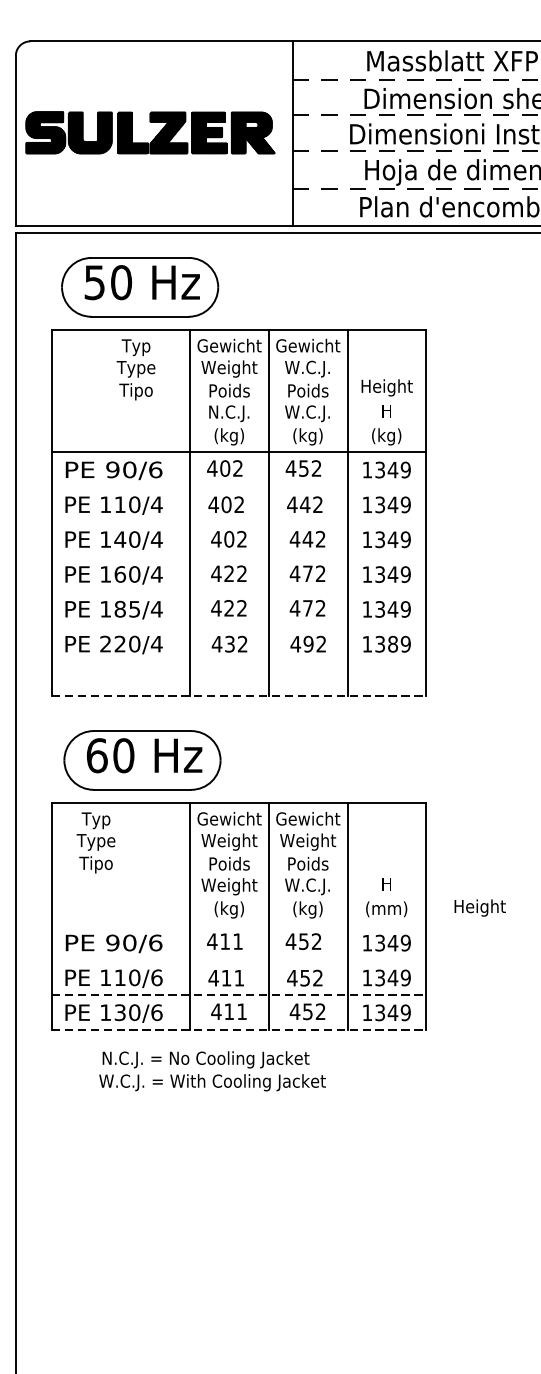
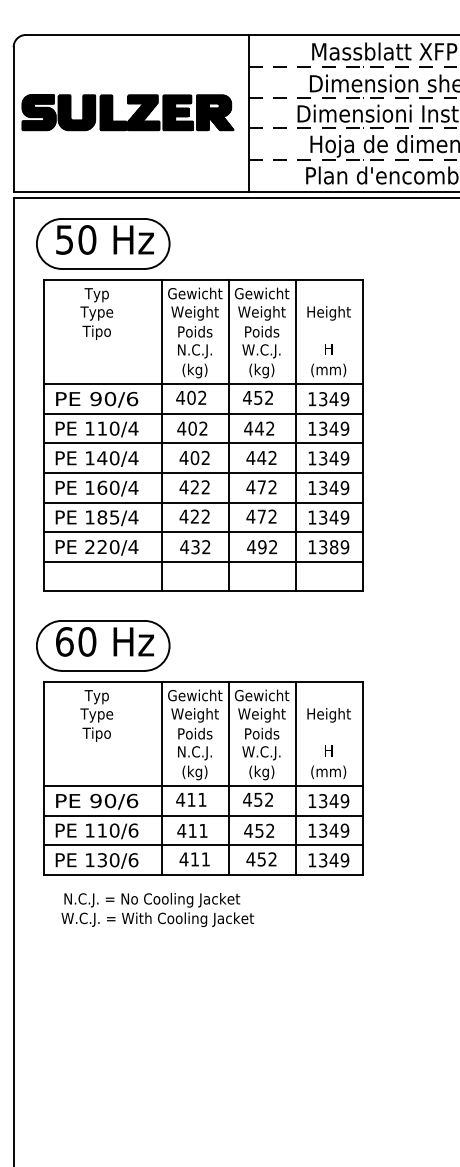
part: (140, 286) -> (103, 243), moved
text: (135, 369) -> (96, 313), moved
text: (307, 369) -> (261, 313), W.C.J. -> Weight
text: (386, 388) -> (328, 313), moved
text: (386, 436) -> (328, 370), (kg) -> (mm)
line: (239, 486) -> (203, 413), added
line: (239, 522) -> (203, 443), added
line: (239, 557) -> (203, 473), added
line: (239, 591) -> (203, 502), added
line: (239, 626) -> (203, 532), added
line: (239, 661) -> (203, 561), added
line: (239, 696) -> (203, 591), dashed -> solid
part: (142, 759) -> (103, 645), moved
text: (95, 842) -> (96, 715), moved
text: (228, 885) -> (194, 752), Weight -> N.C.J.
text: (479, 908) -> (328, 715), moved
line: (239, 925) -> (203, 786), added
line: (239, 960) -> (203, 815), added
line: (239, 995) -> (203, 845), dashed -> solid
line: (239, 1029) -> (203, 874), dashed -> solid
text: (212, 1071) -> (157, 910), moved

